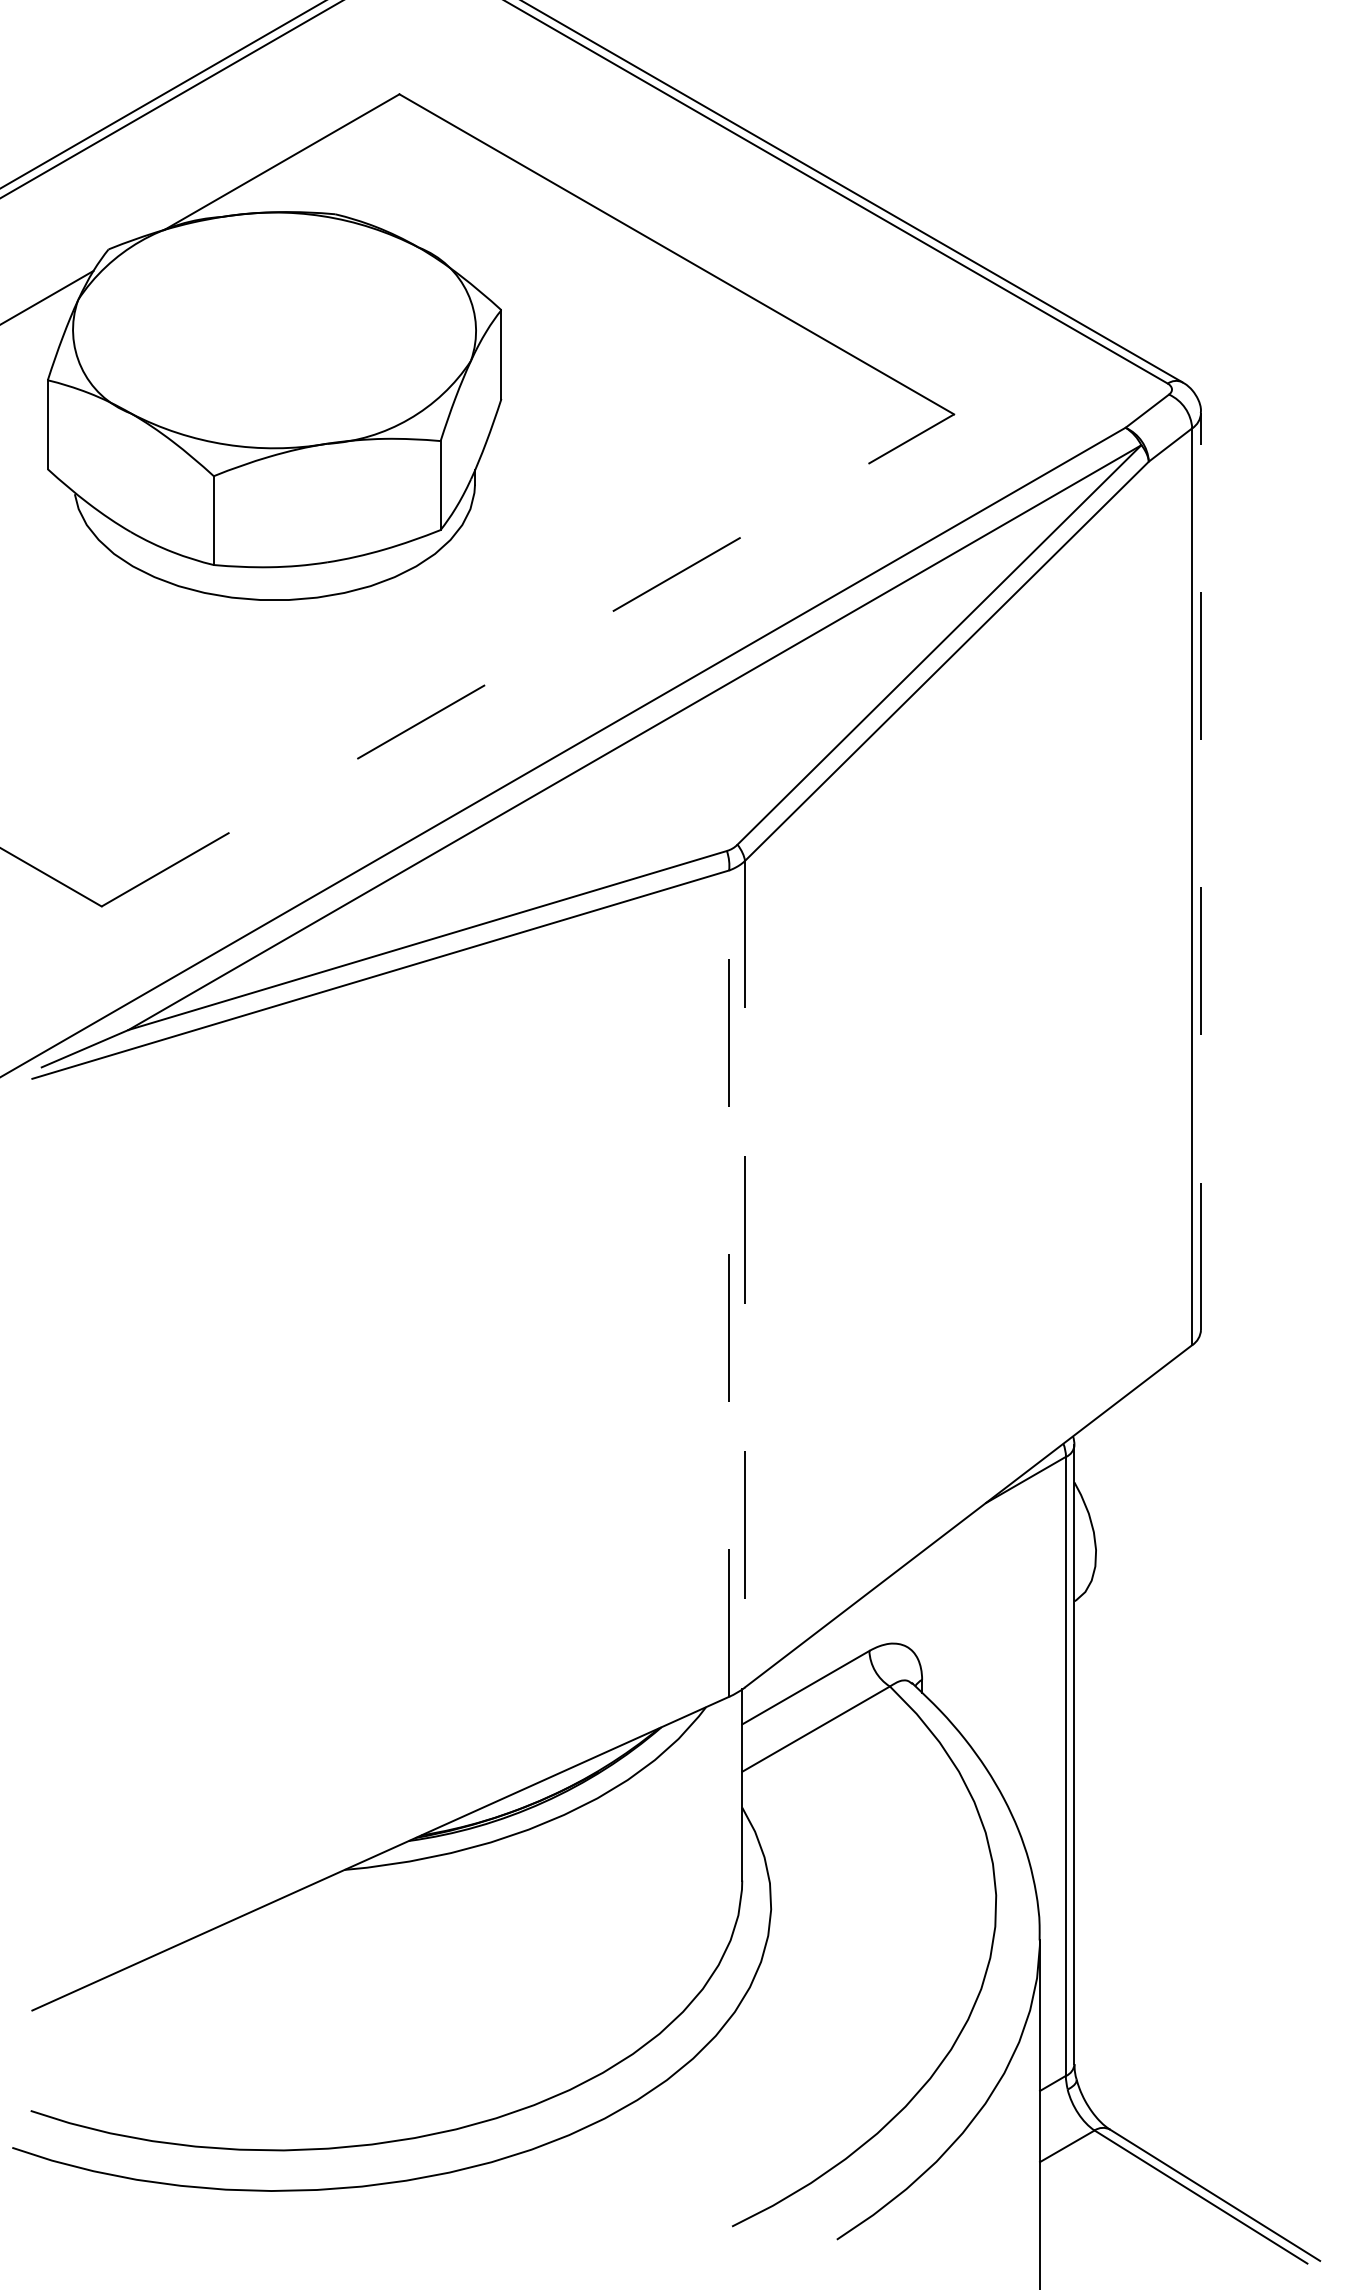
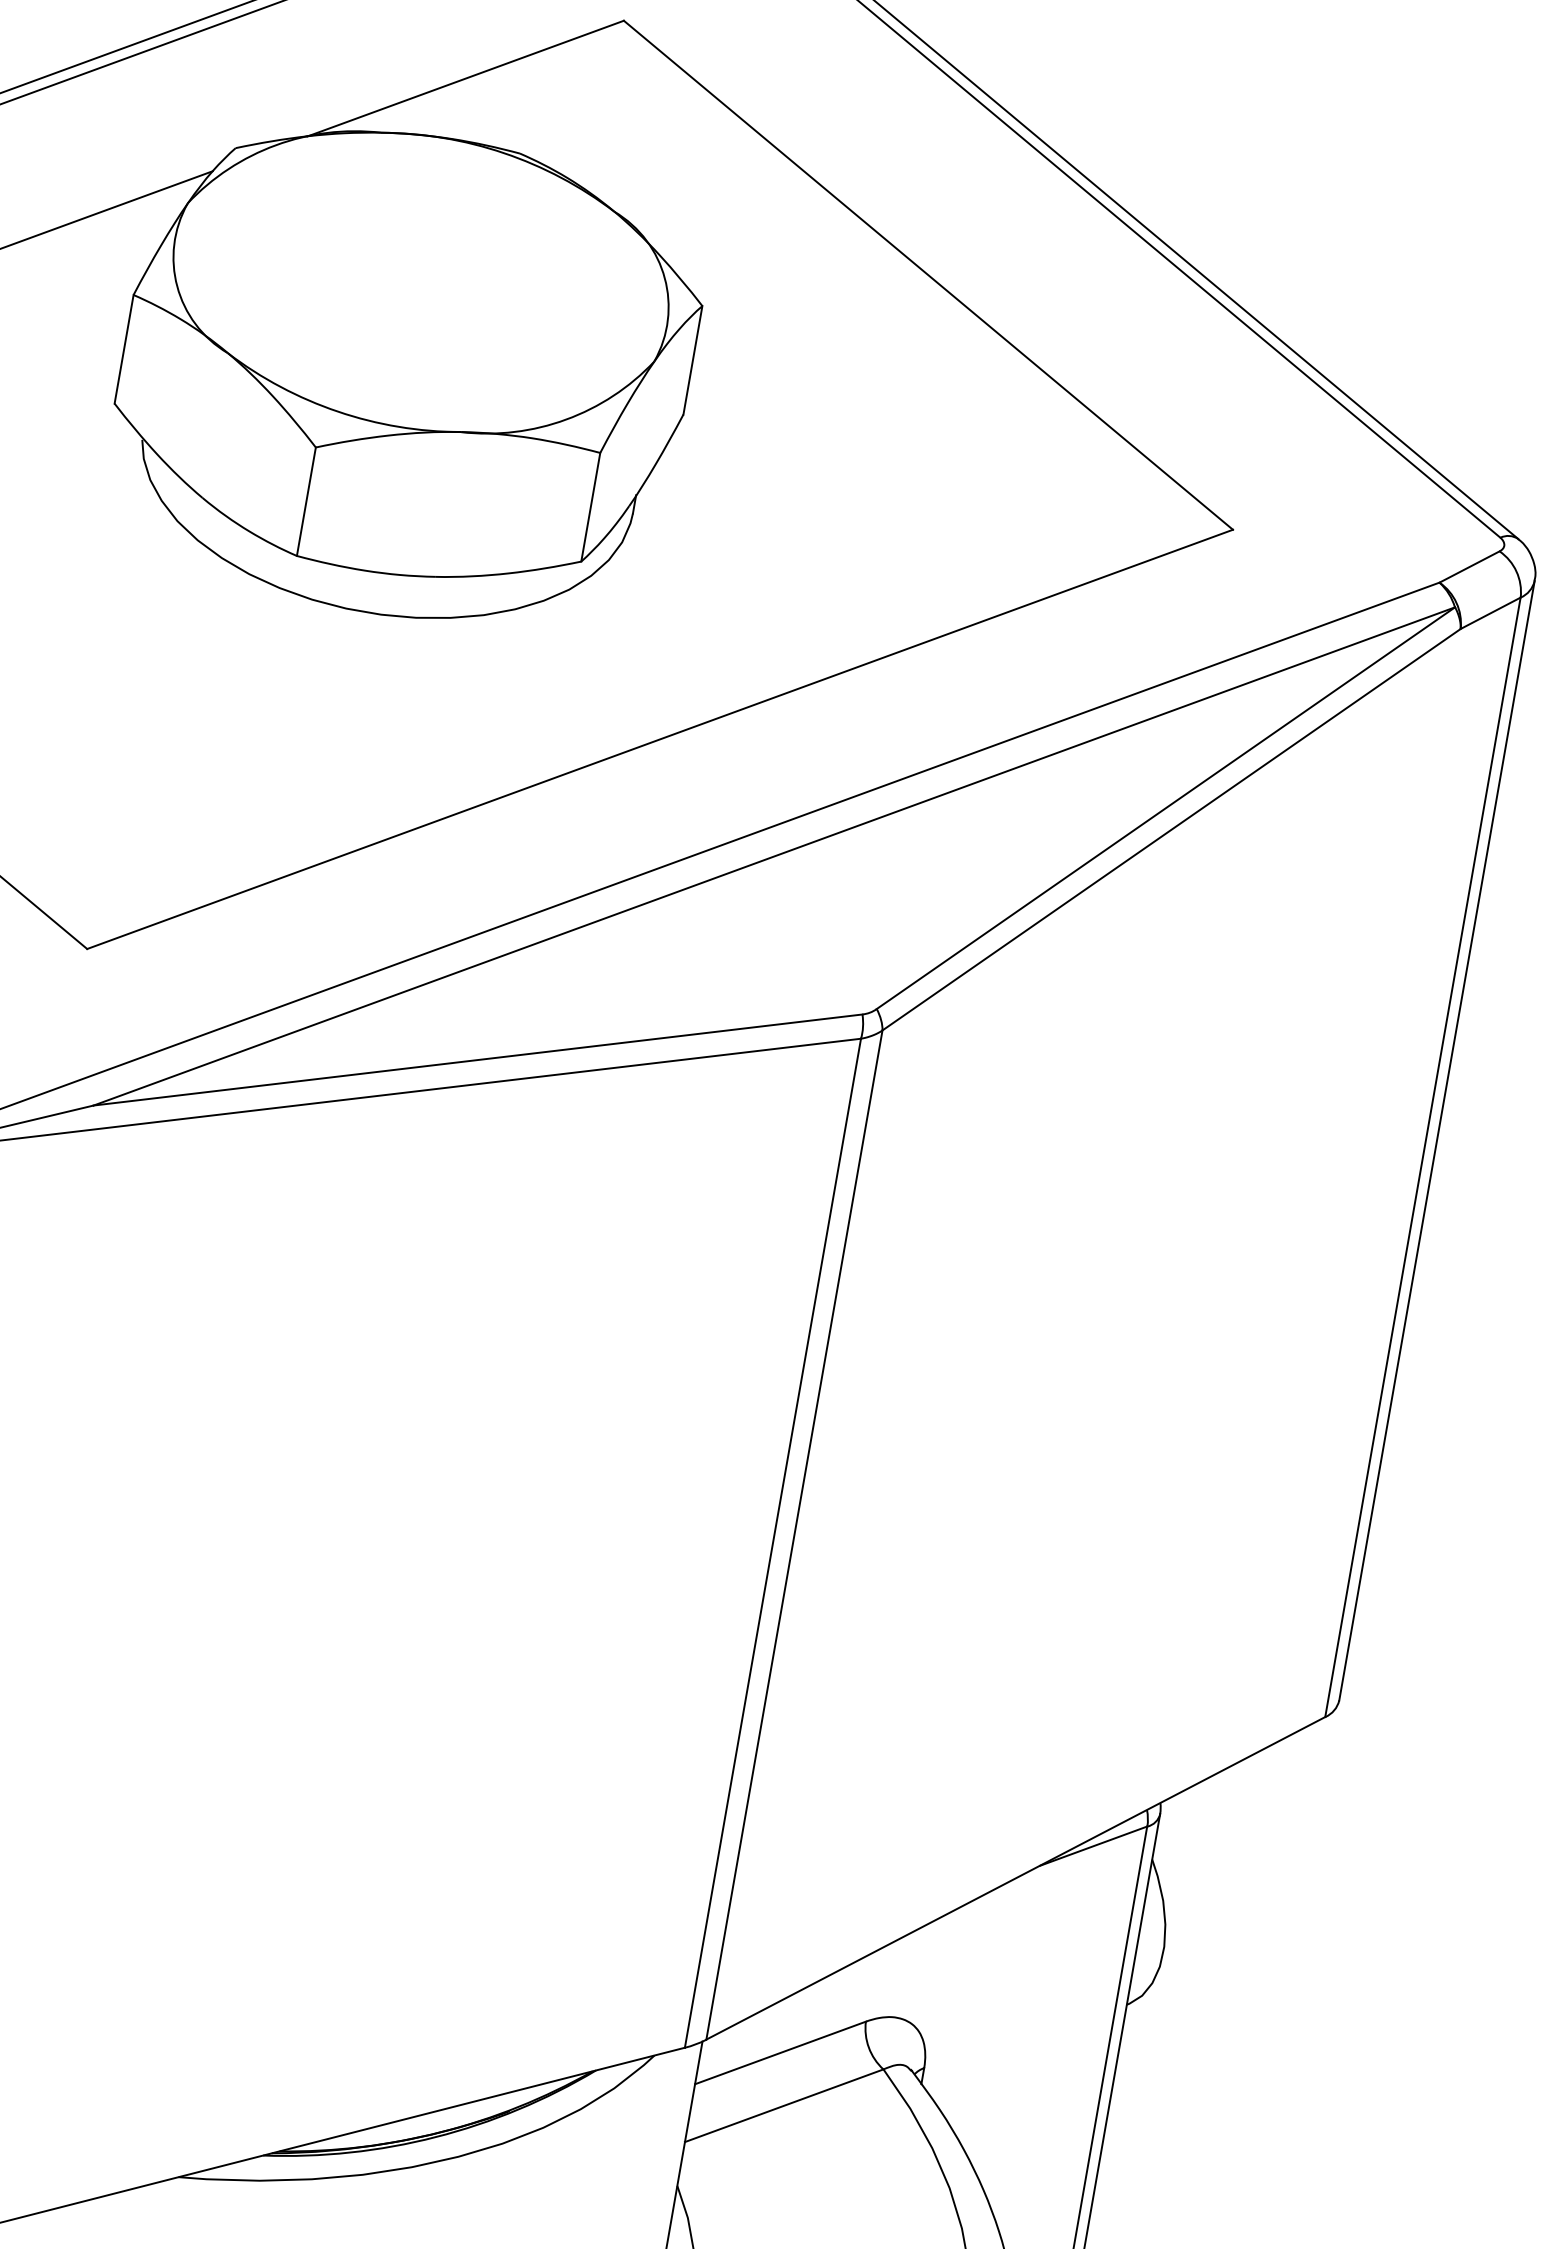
line: (528, 660) -> (660, 739), dashed -> solid
line: (1201, 871) -> (1437, 1140), dashed -> solid
line: (745, 1274) -> (794, 1535), dashed -> solid
line: (729, 1283) -> (773, 1543), dashed -> solid

